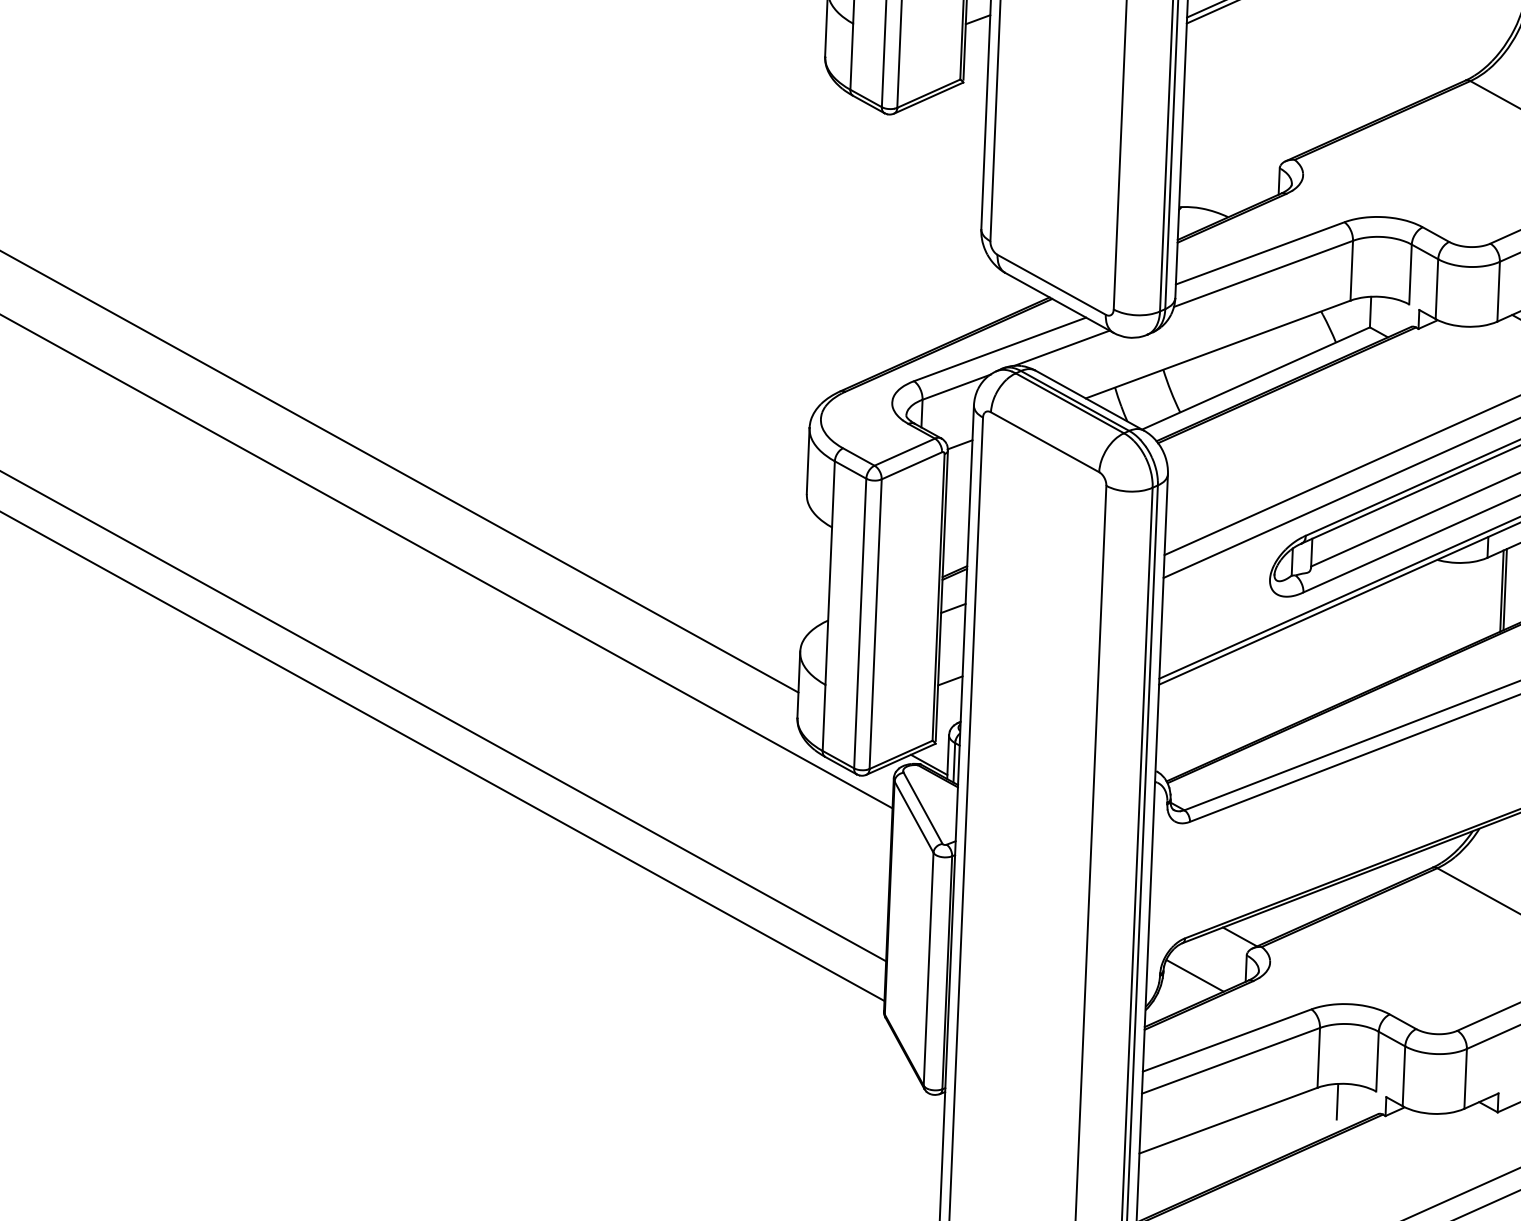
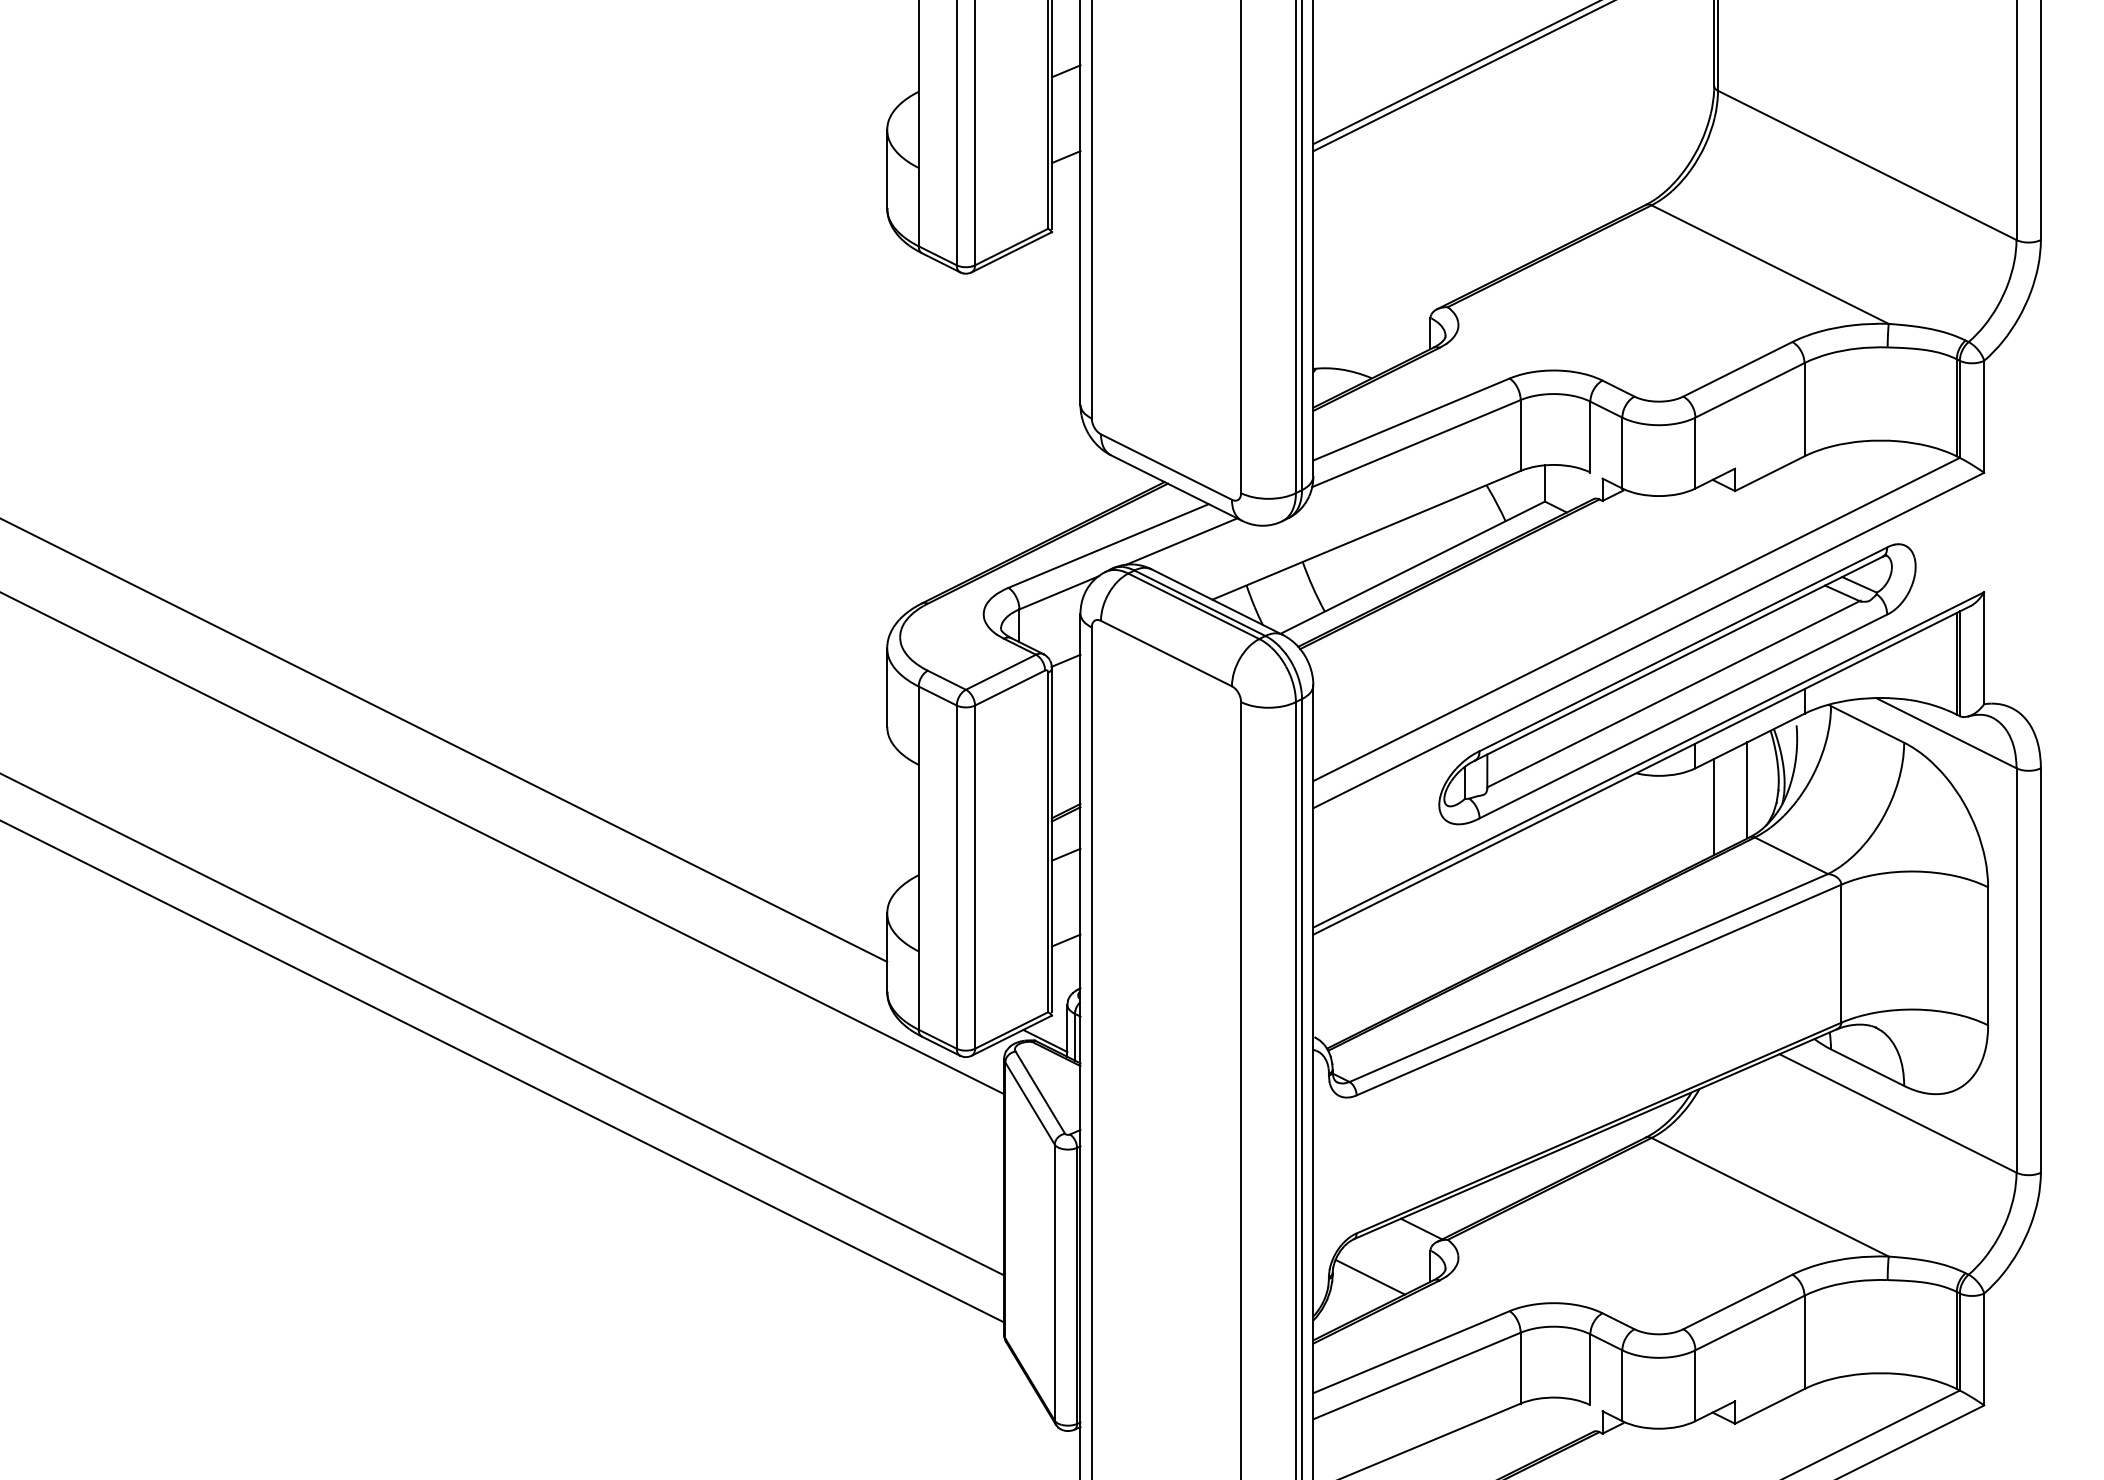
line: (1505, 589) -> (1718, 805), removed
line: (1337, 1102) -> (1544, 1419), removed

